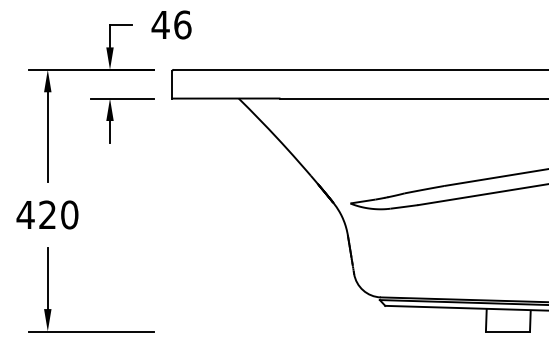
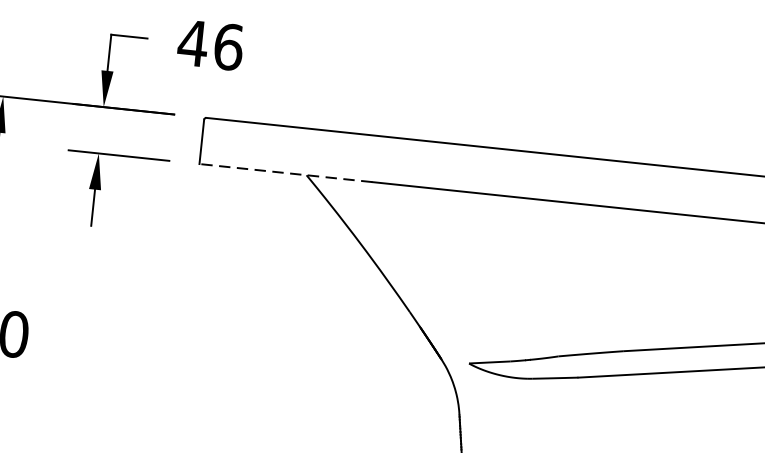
line: (225, 98) -> (285, 172), solid -> dashed

